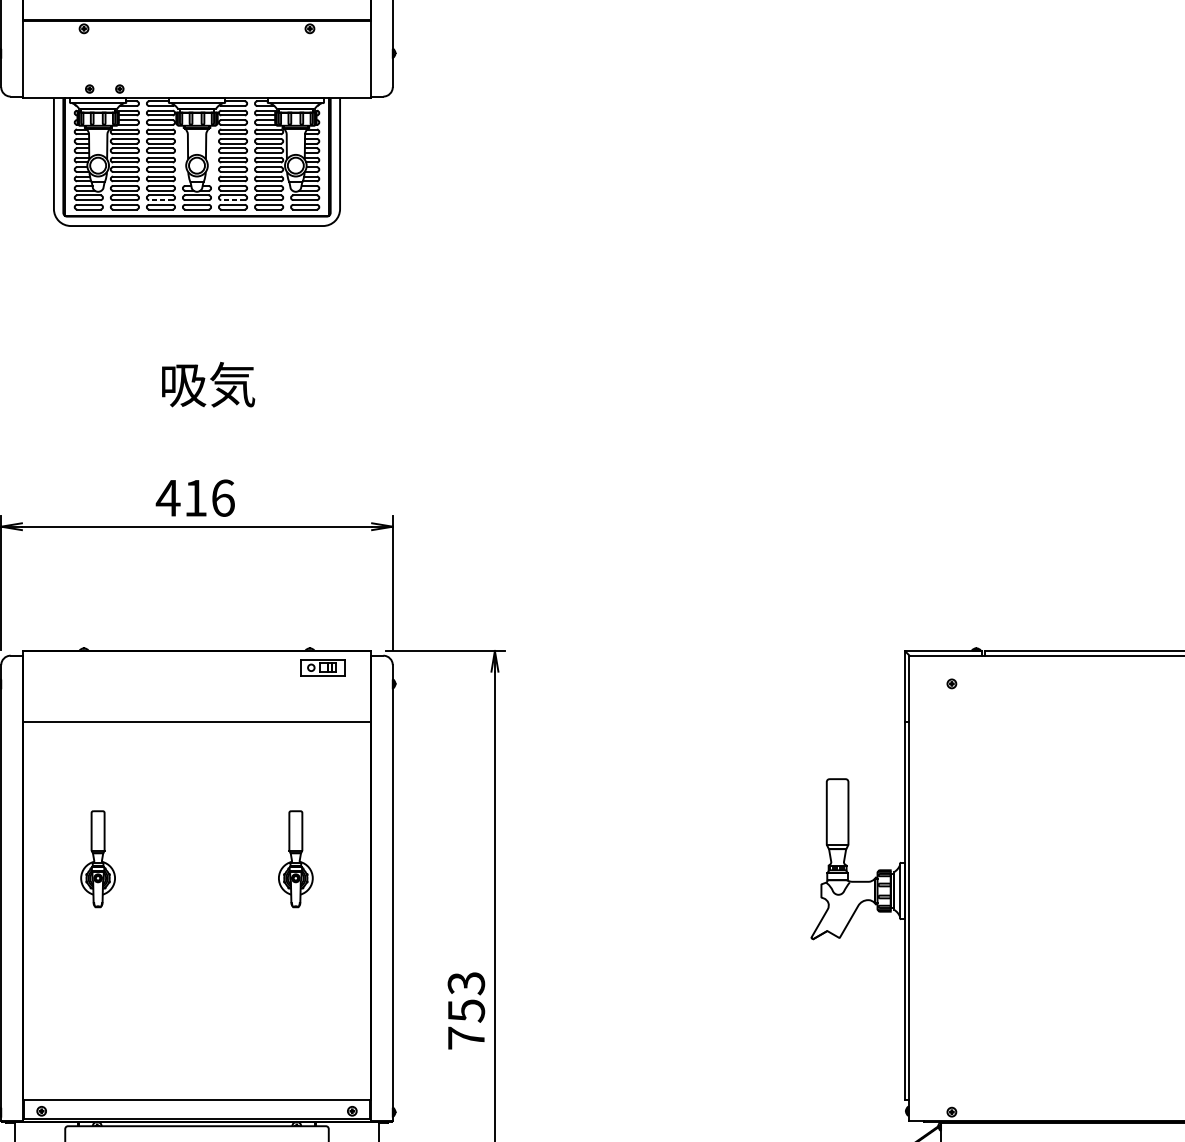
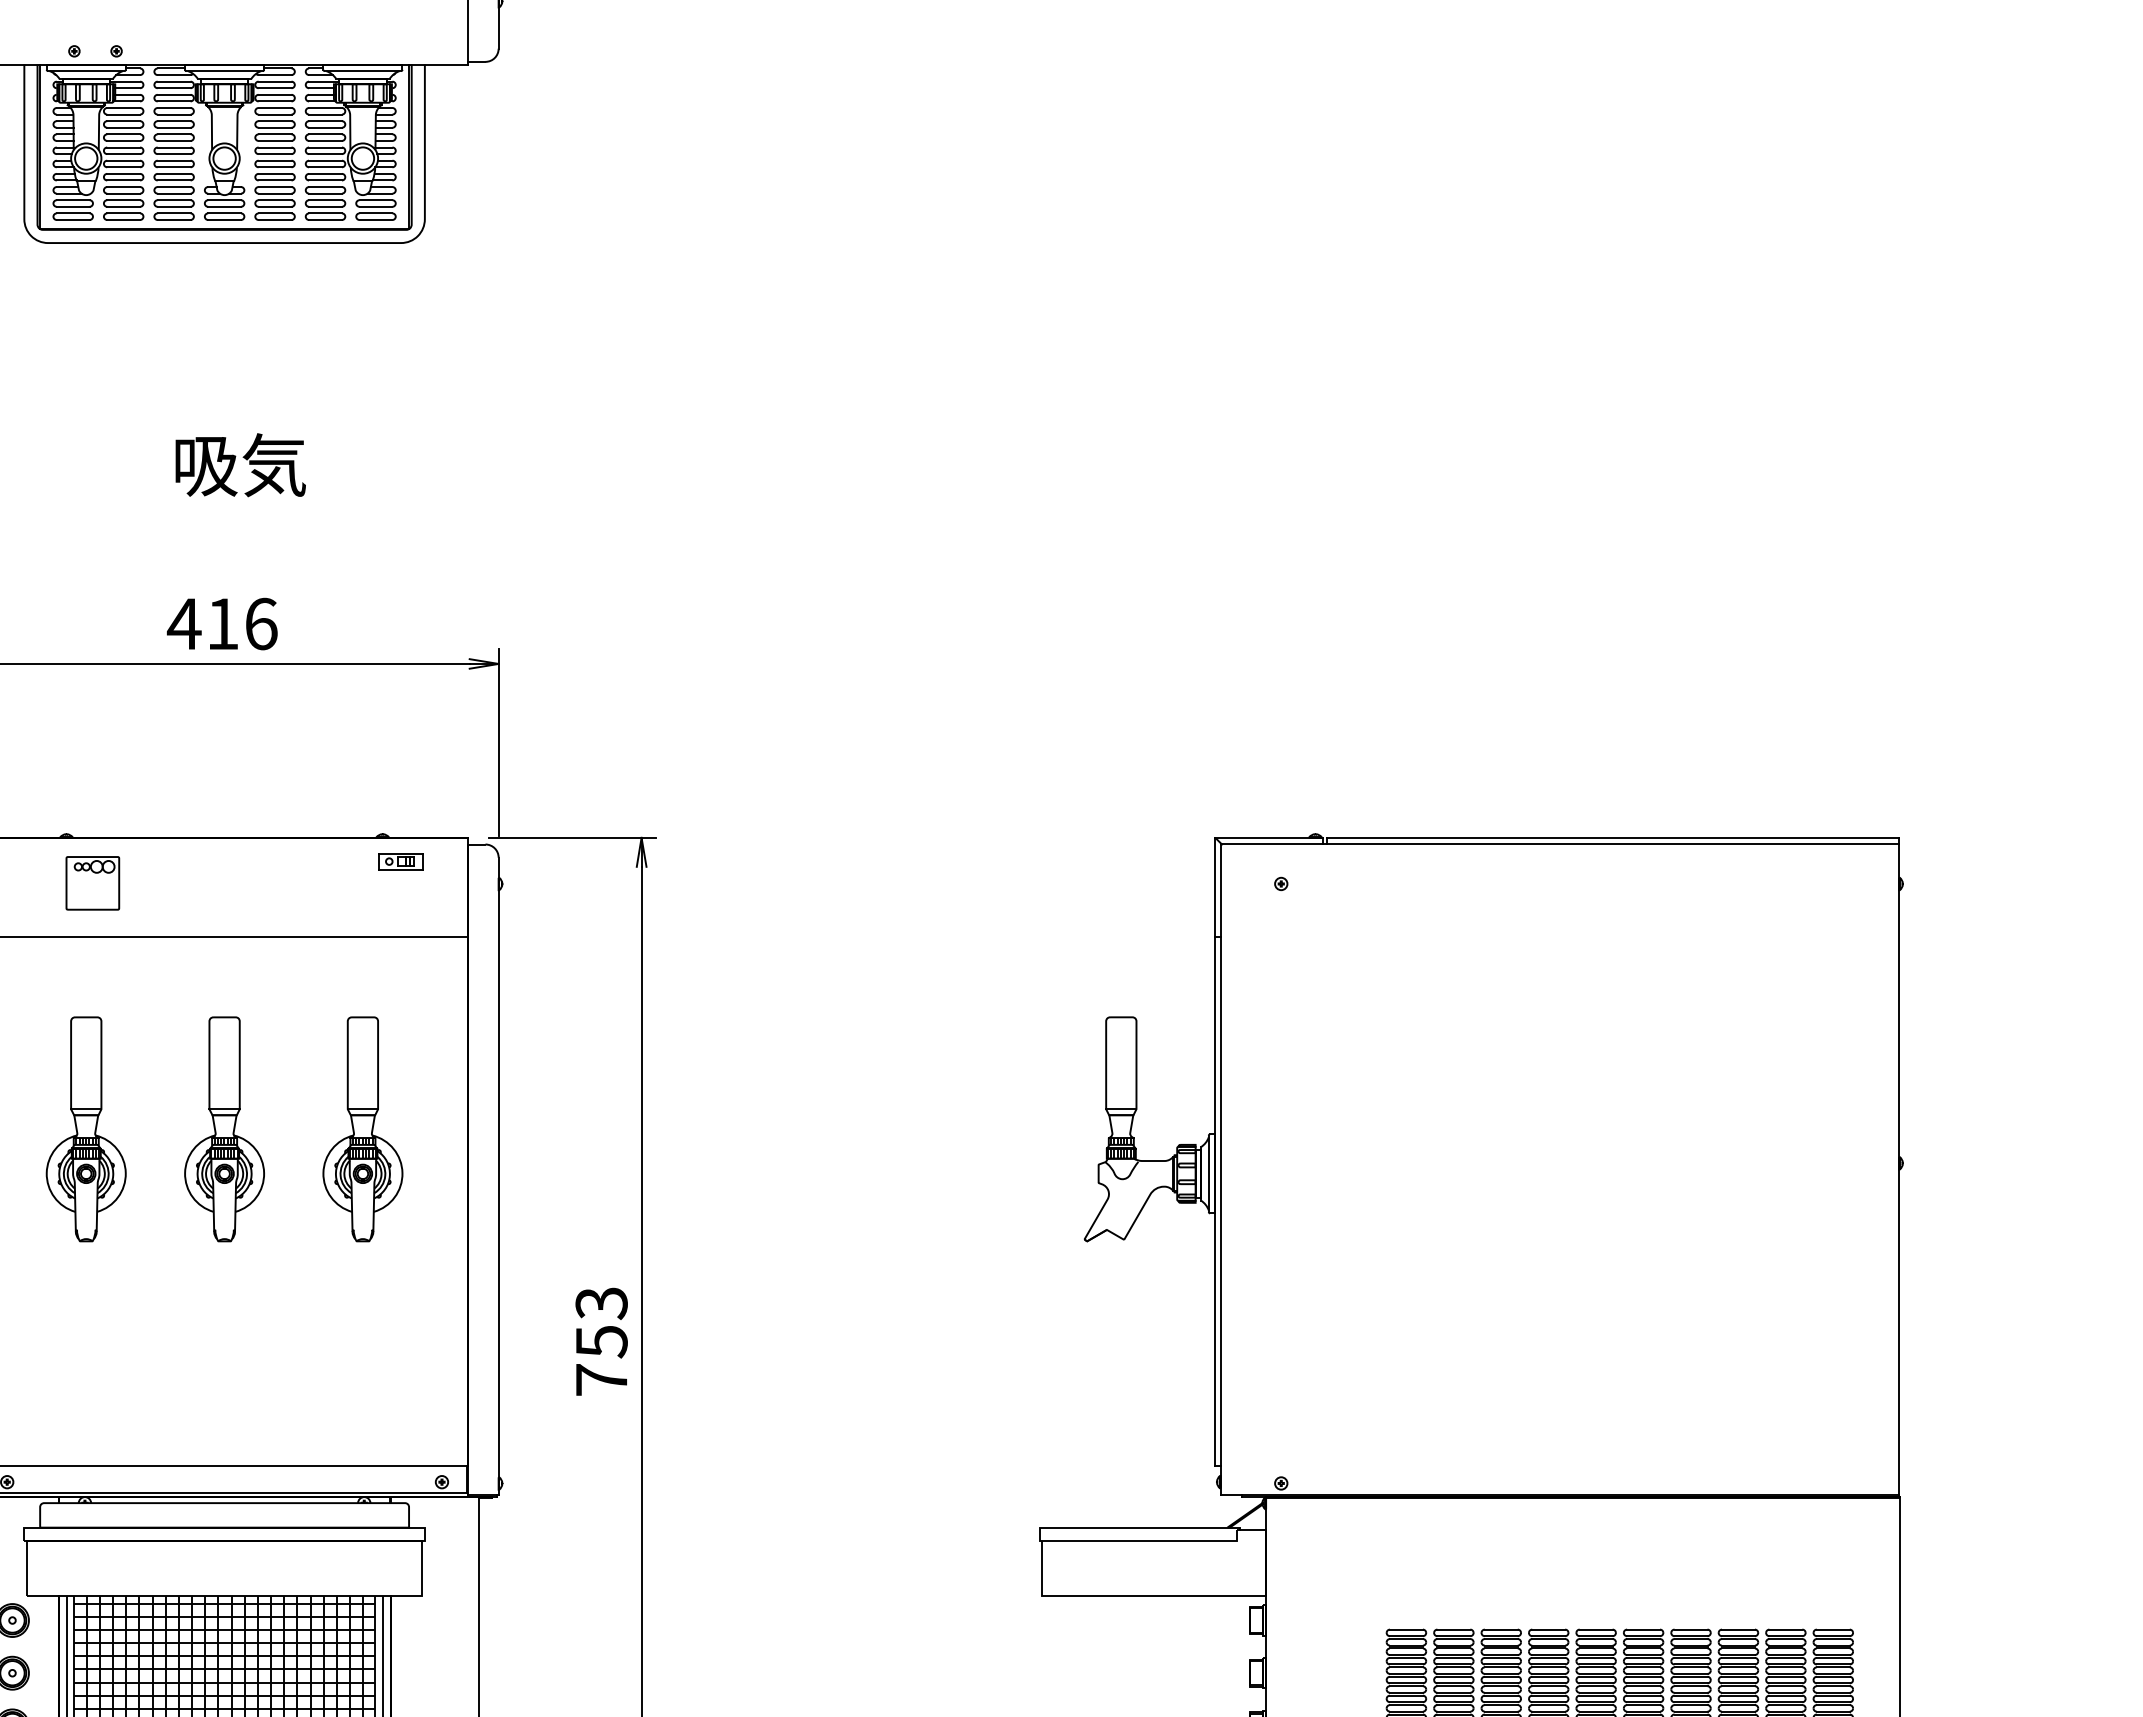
line: (160, 199) -> (173, 206), dashed -> solid
line: (232, 199) -> (274, 206), dashed -> solid
part: (322, 667) -> (400, 861), size x0.71
part: (102, 683) -> (92, 883), added
part: (97, 859) -> (85, 1129), size x1.67
part: (196, 859) -> (224, 1129), added
part: (295, 859) -> (362, 1129), size x1.67
hatch: (837, 876) -> (1120, 1153), added

